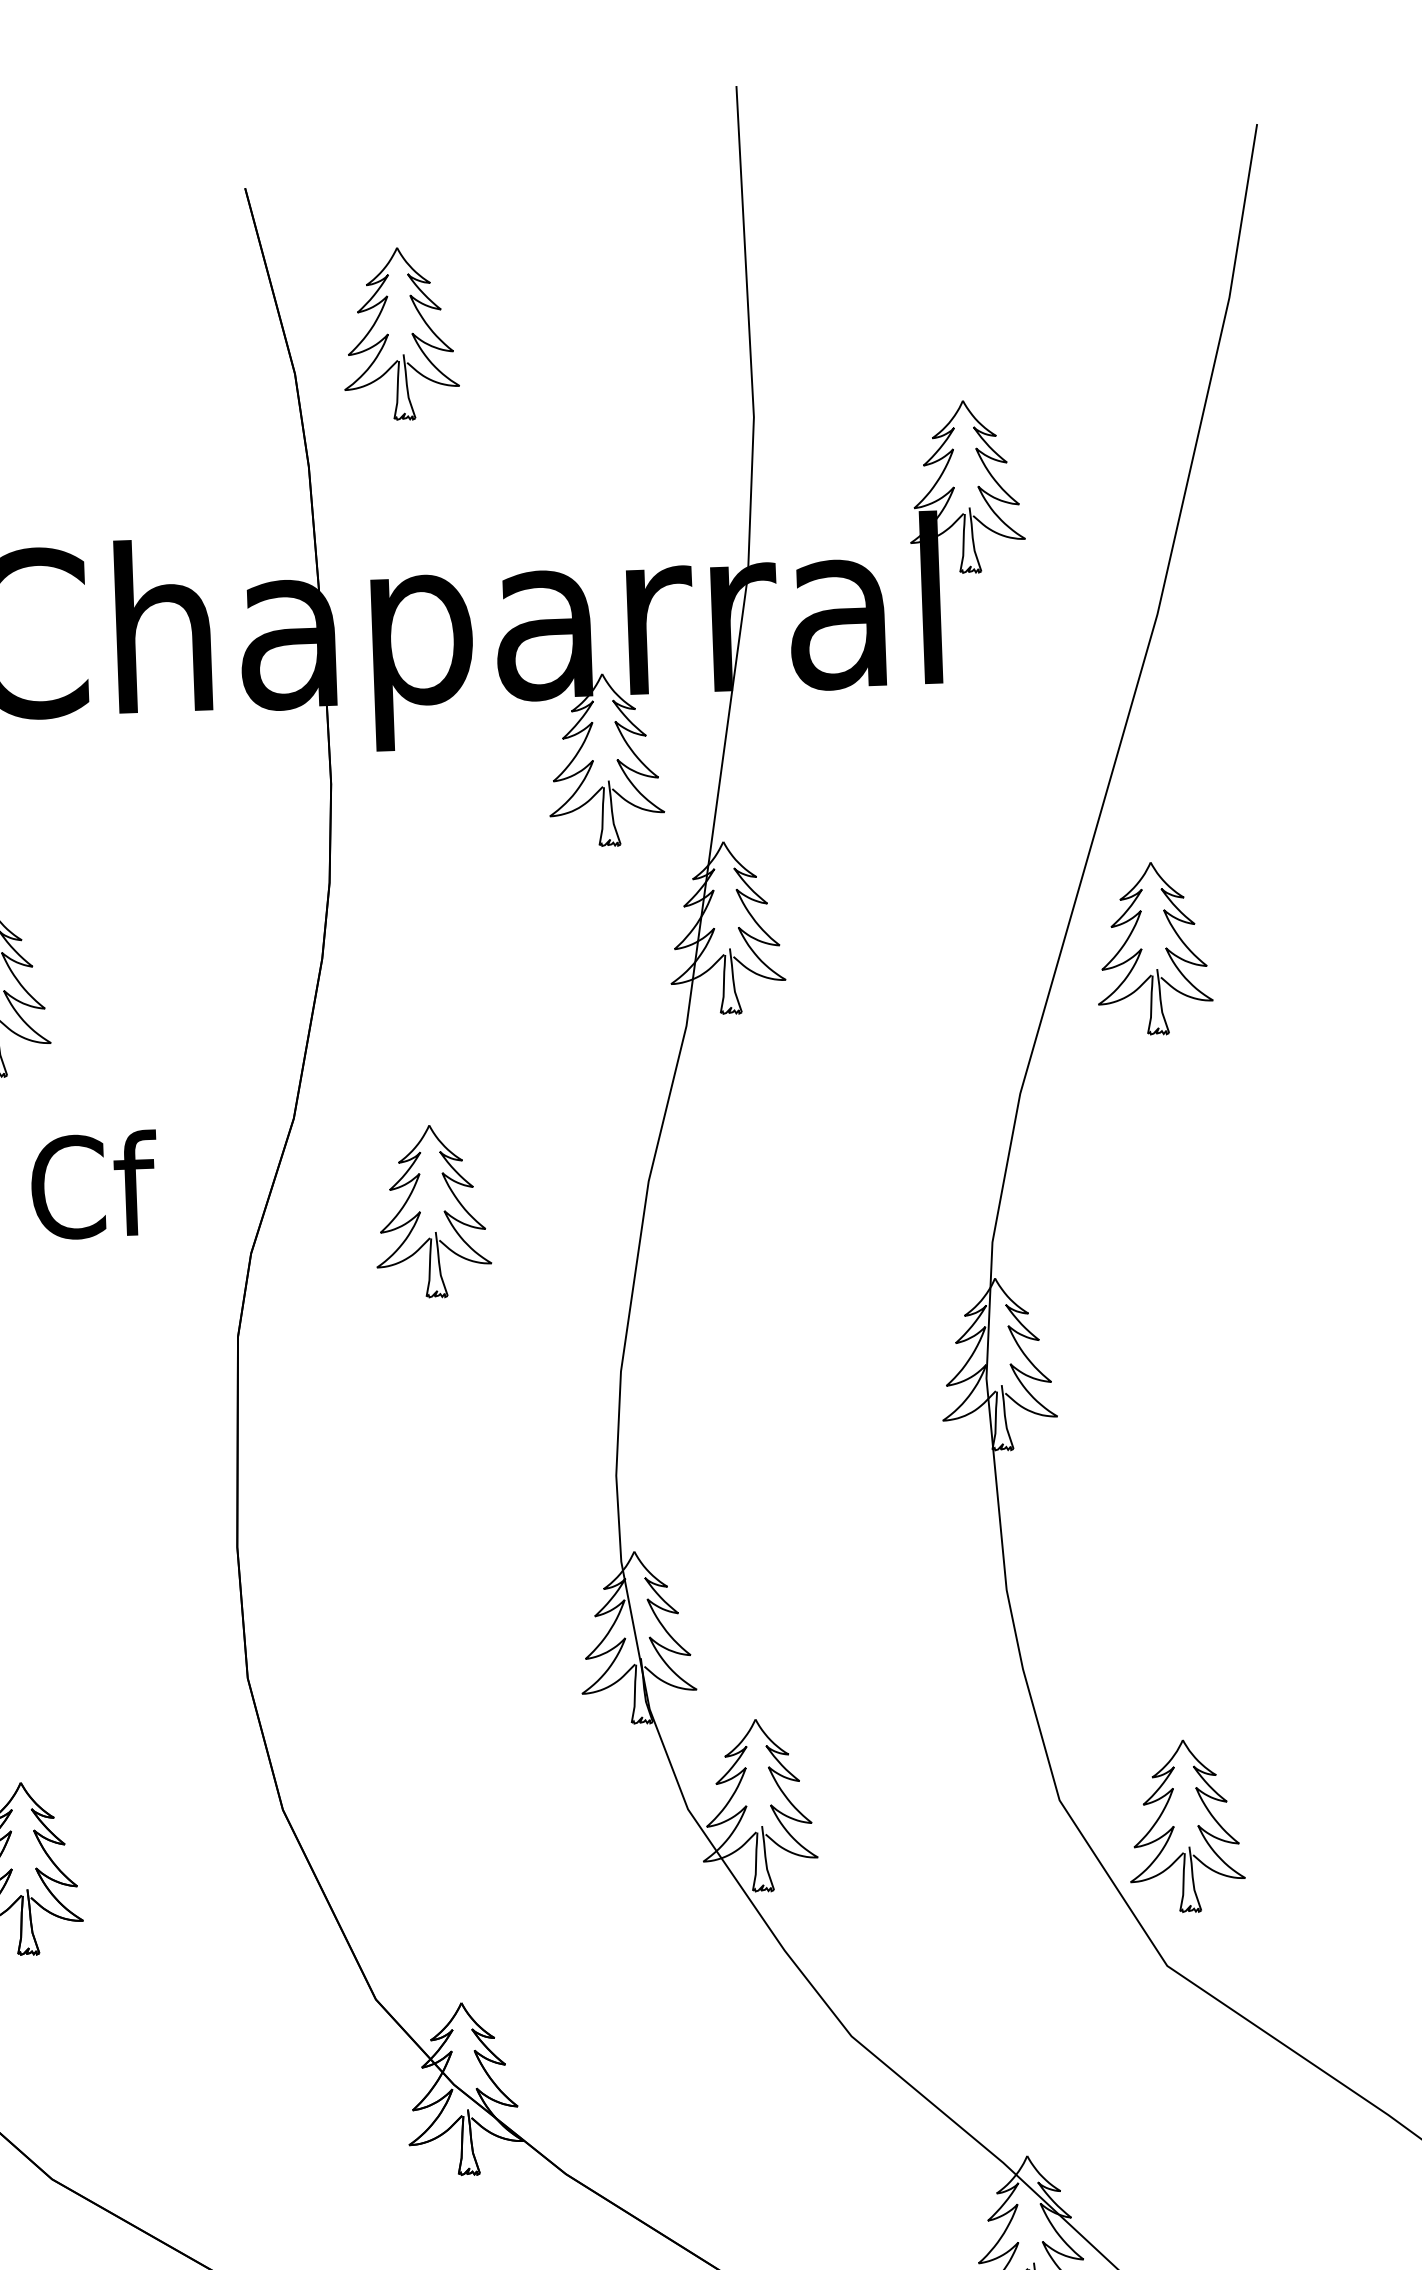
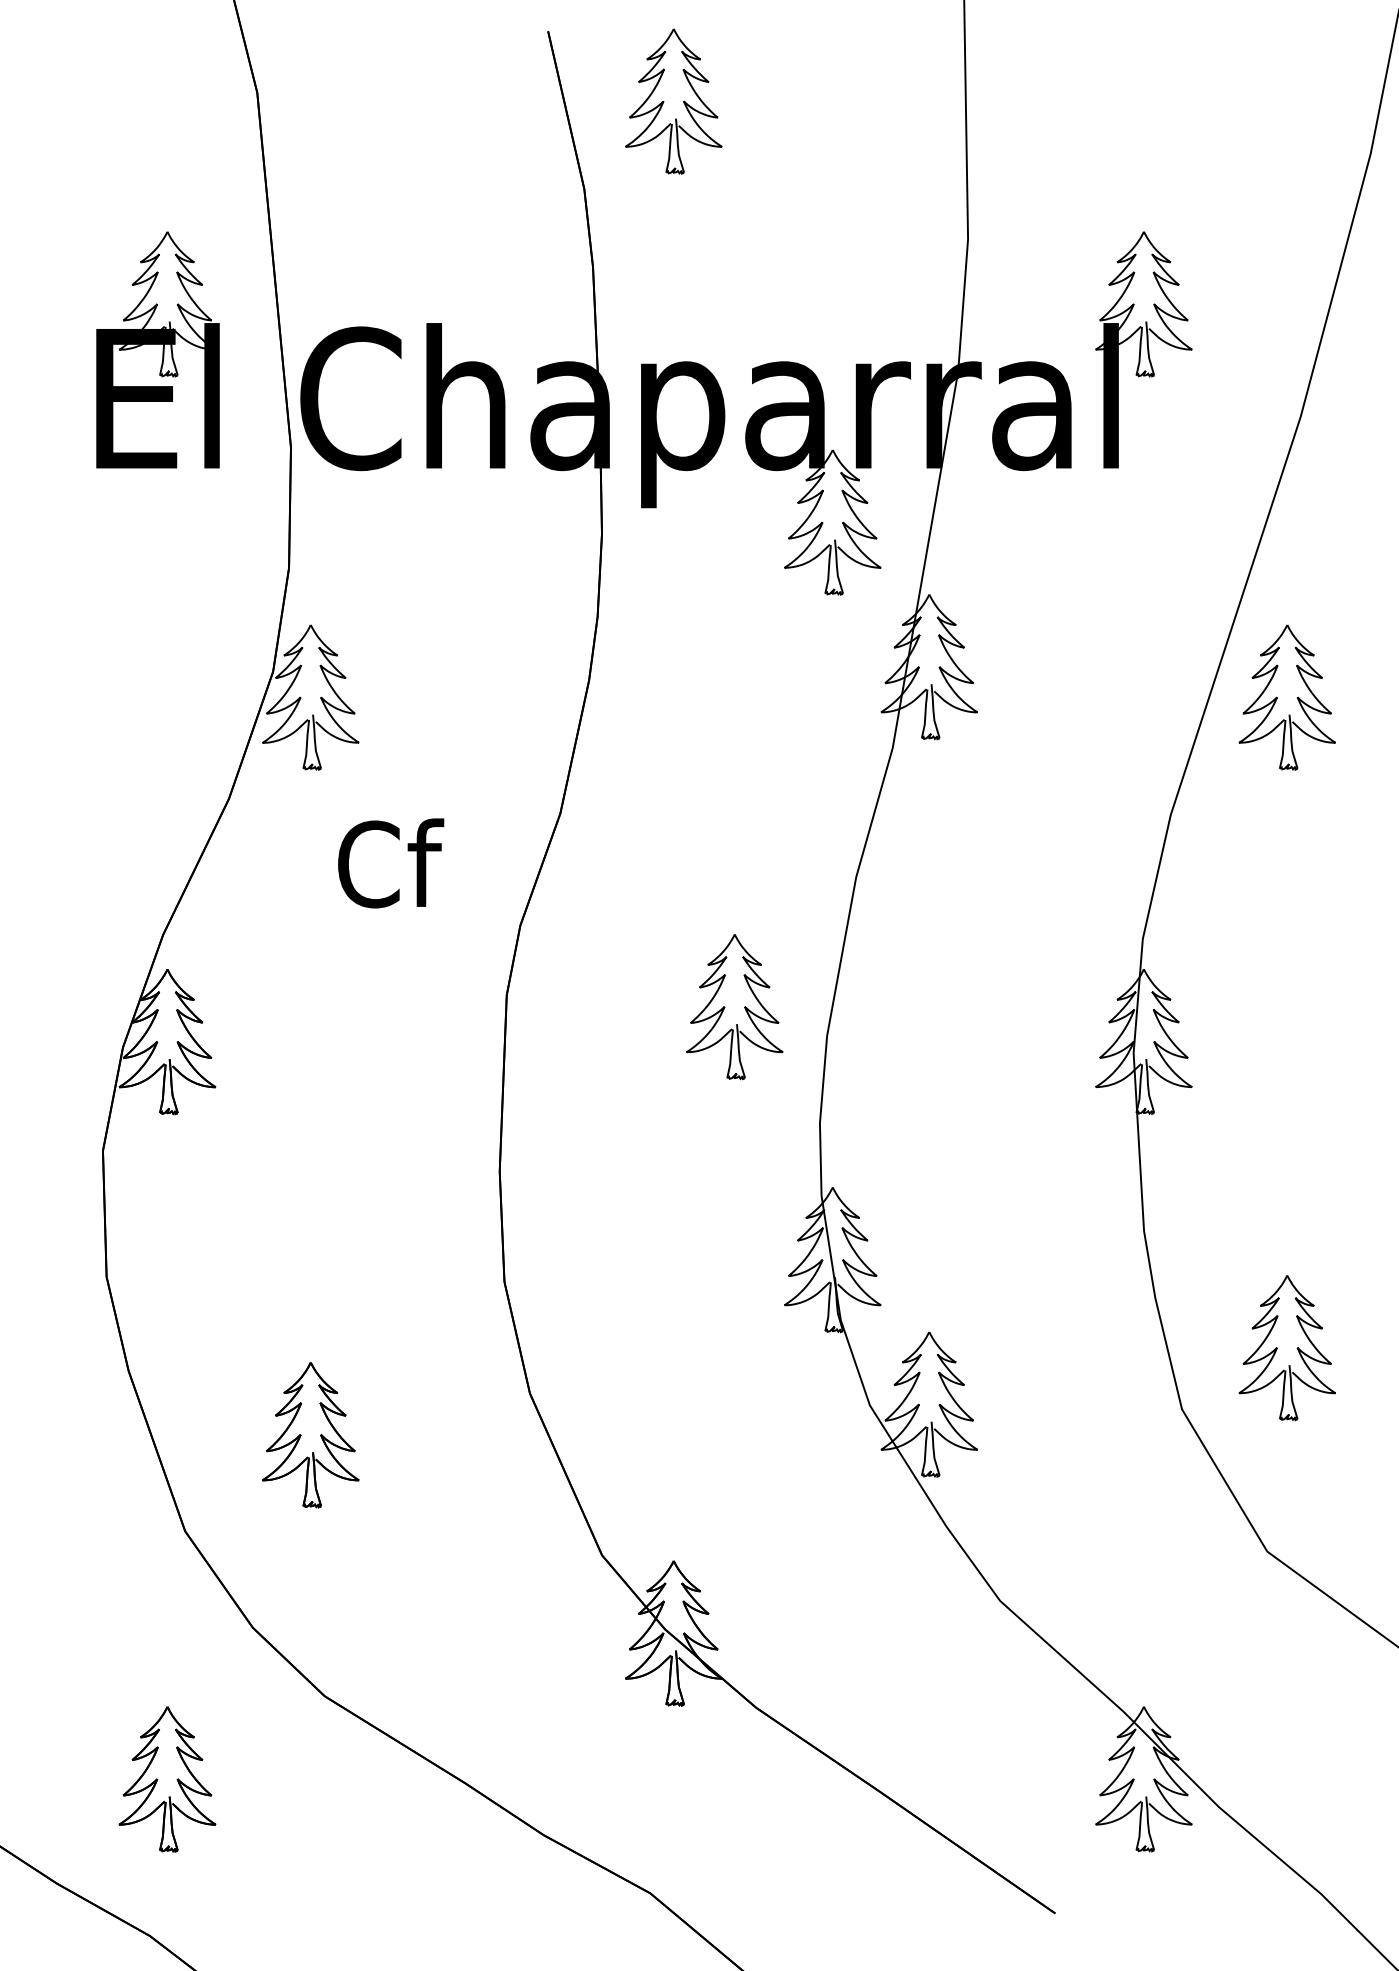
part: (399, 334) -> (673, 101), moved
part: (432, 1212) -> (734, 1007), moved
part: (1185, 1826) -> (1286, 1348), moved

